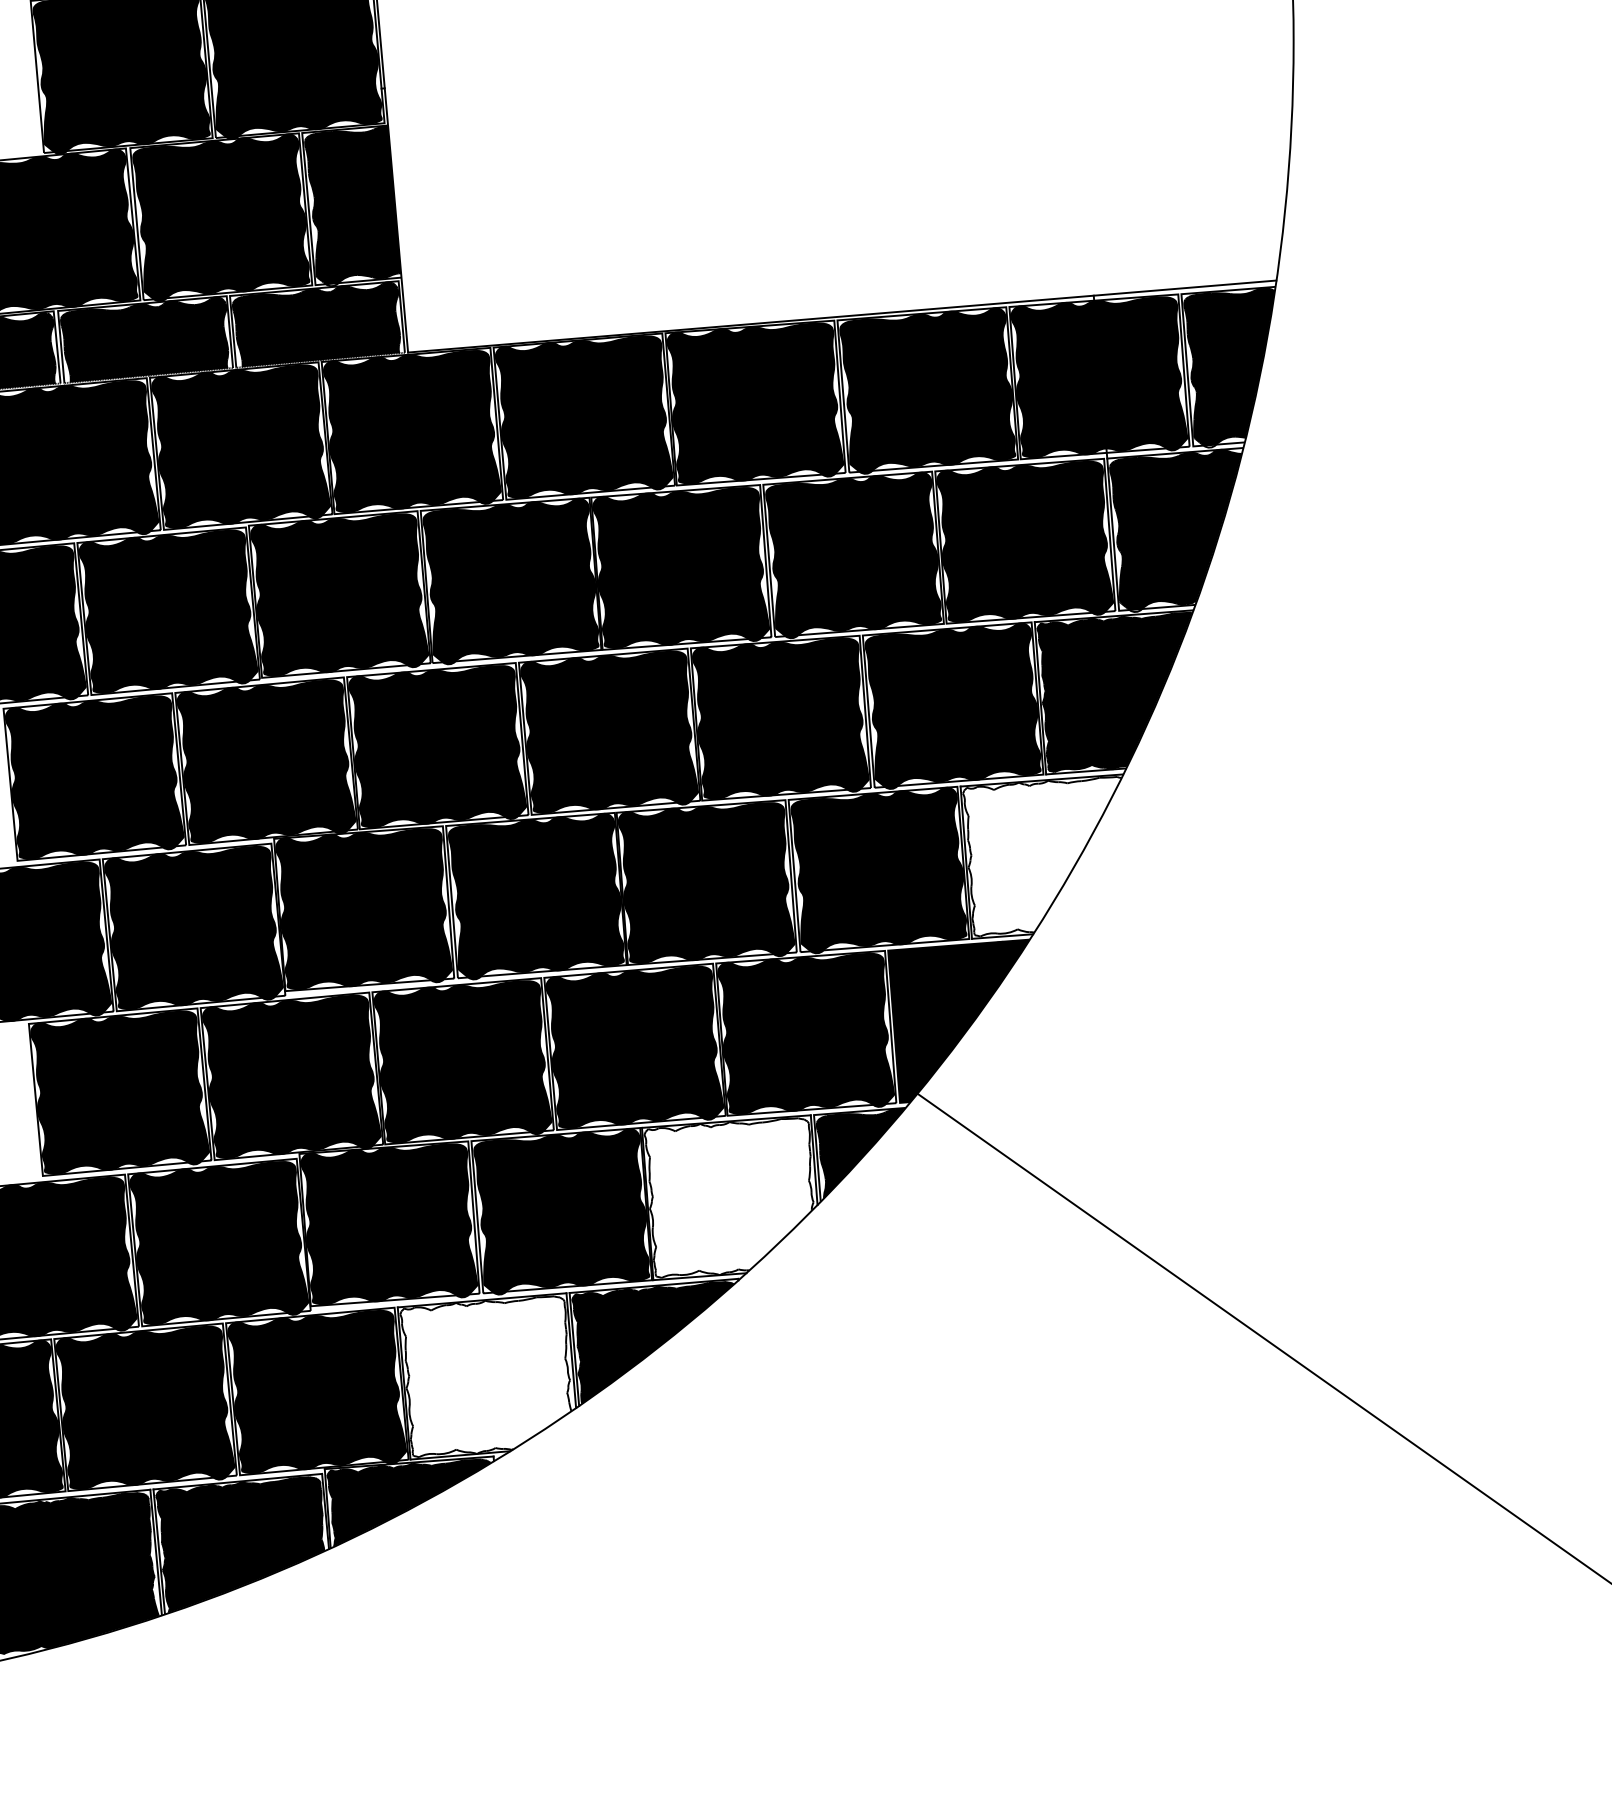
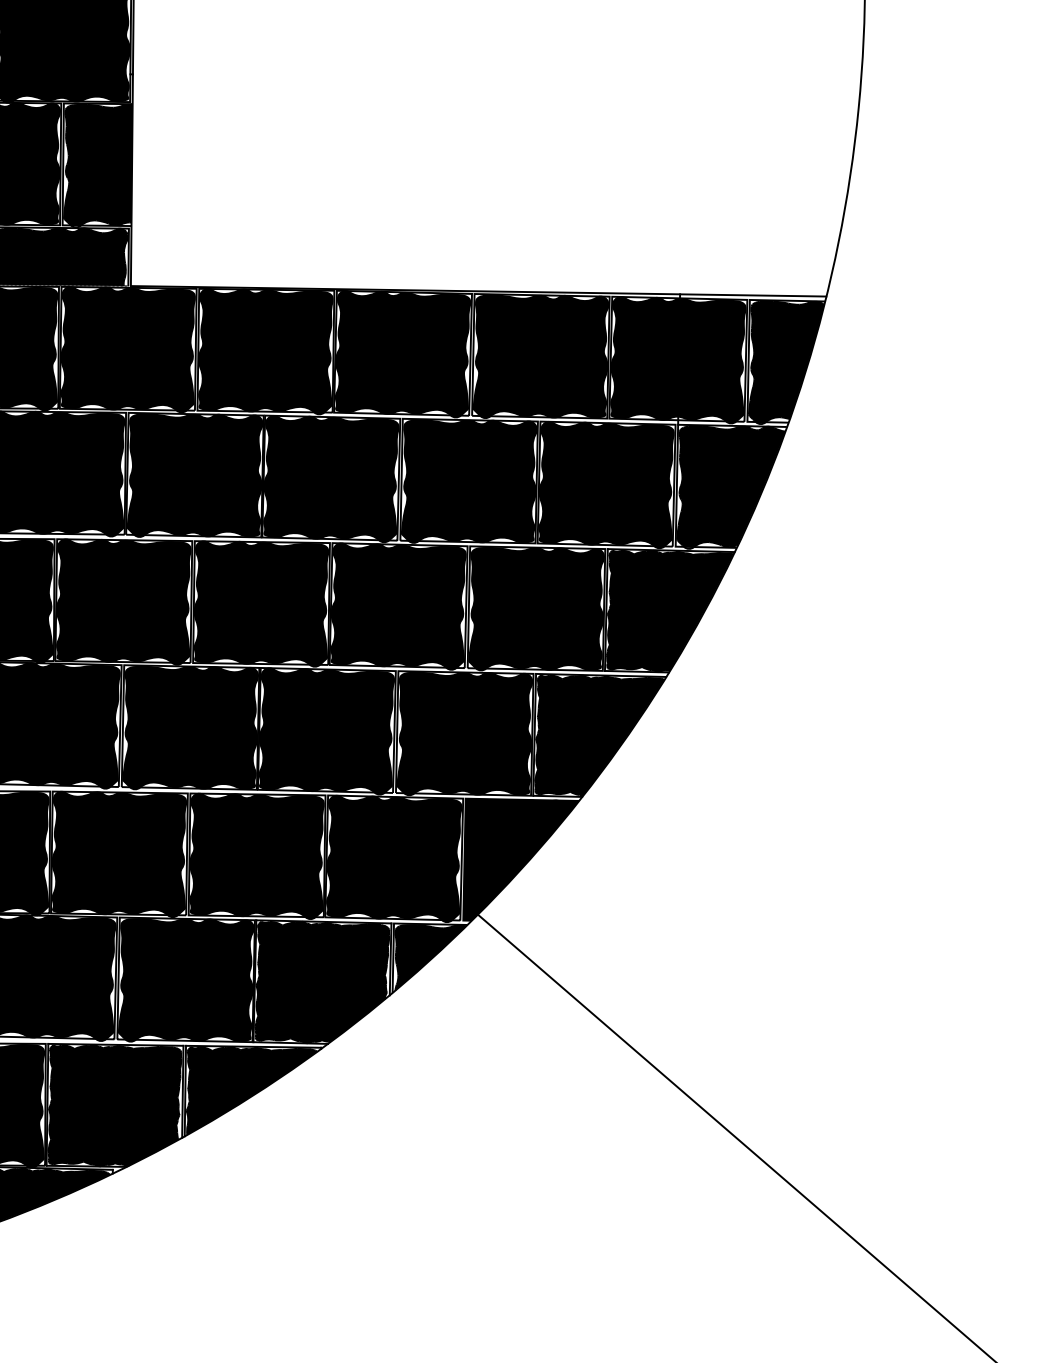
fill: (1041, 856) -> (594, 735), added
fill: (728, 1197) -> (319, 982), added
fill: (485, 1376) -> (112, 1105), added

